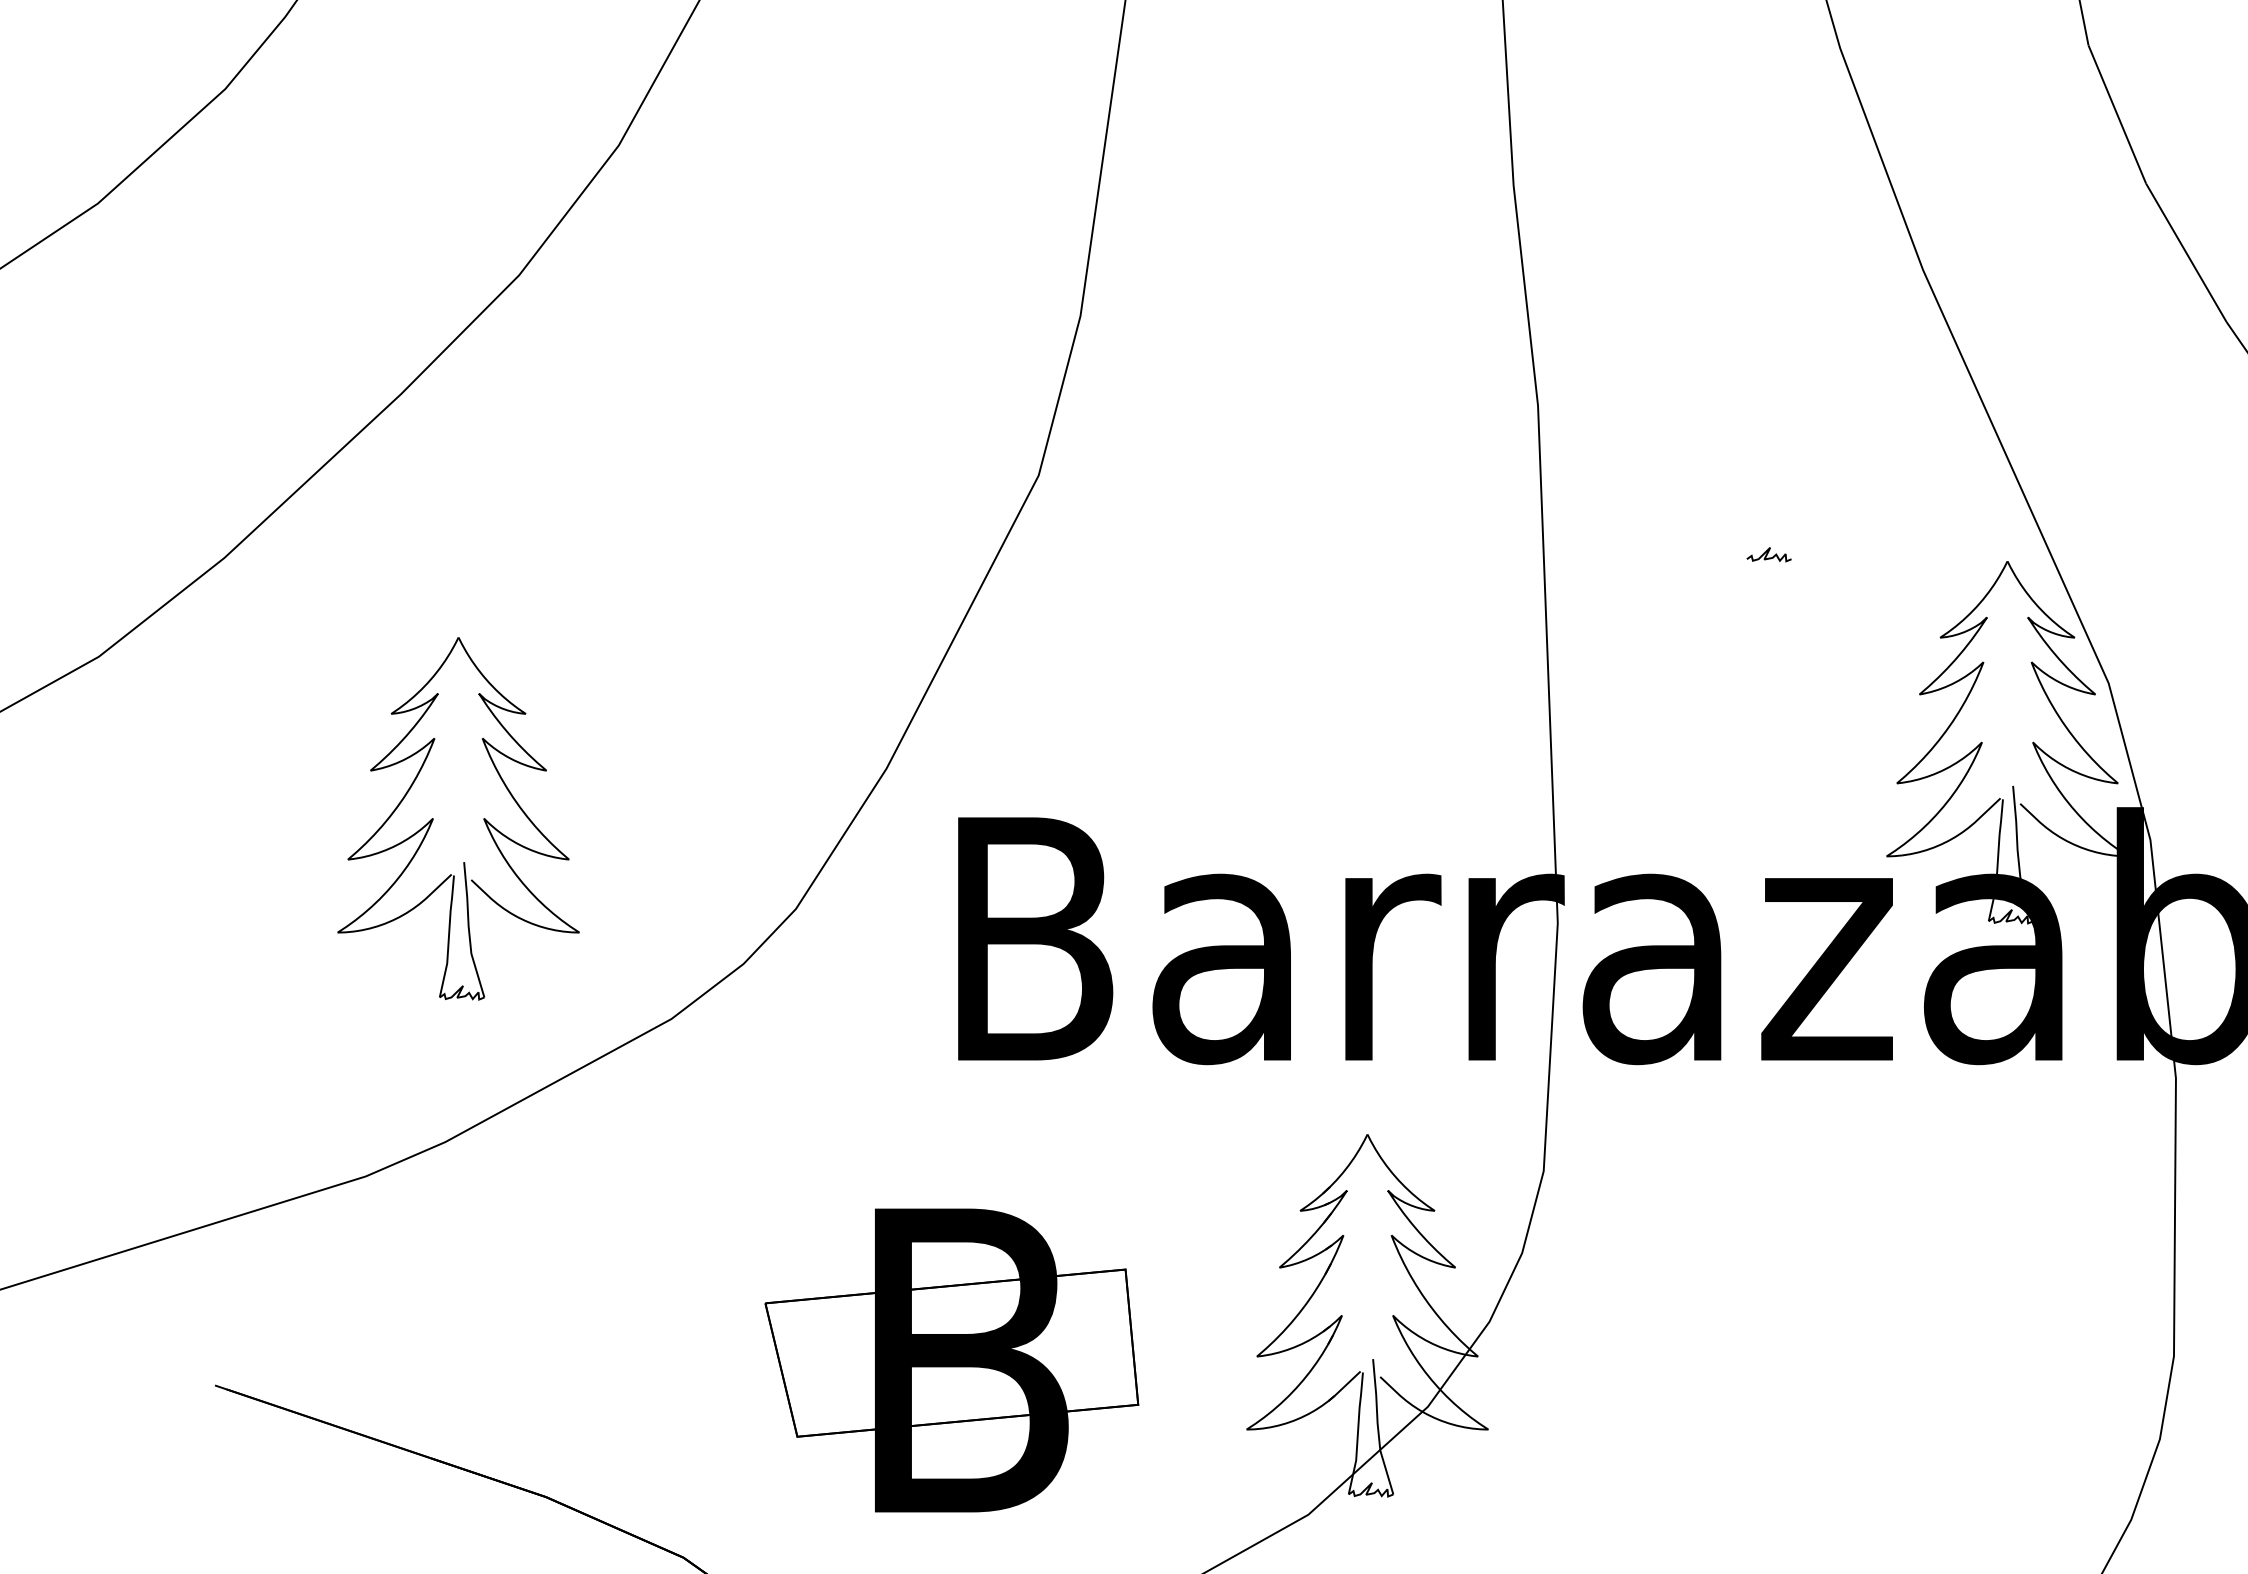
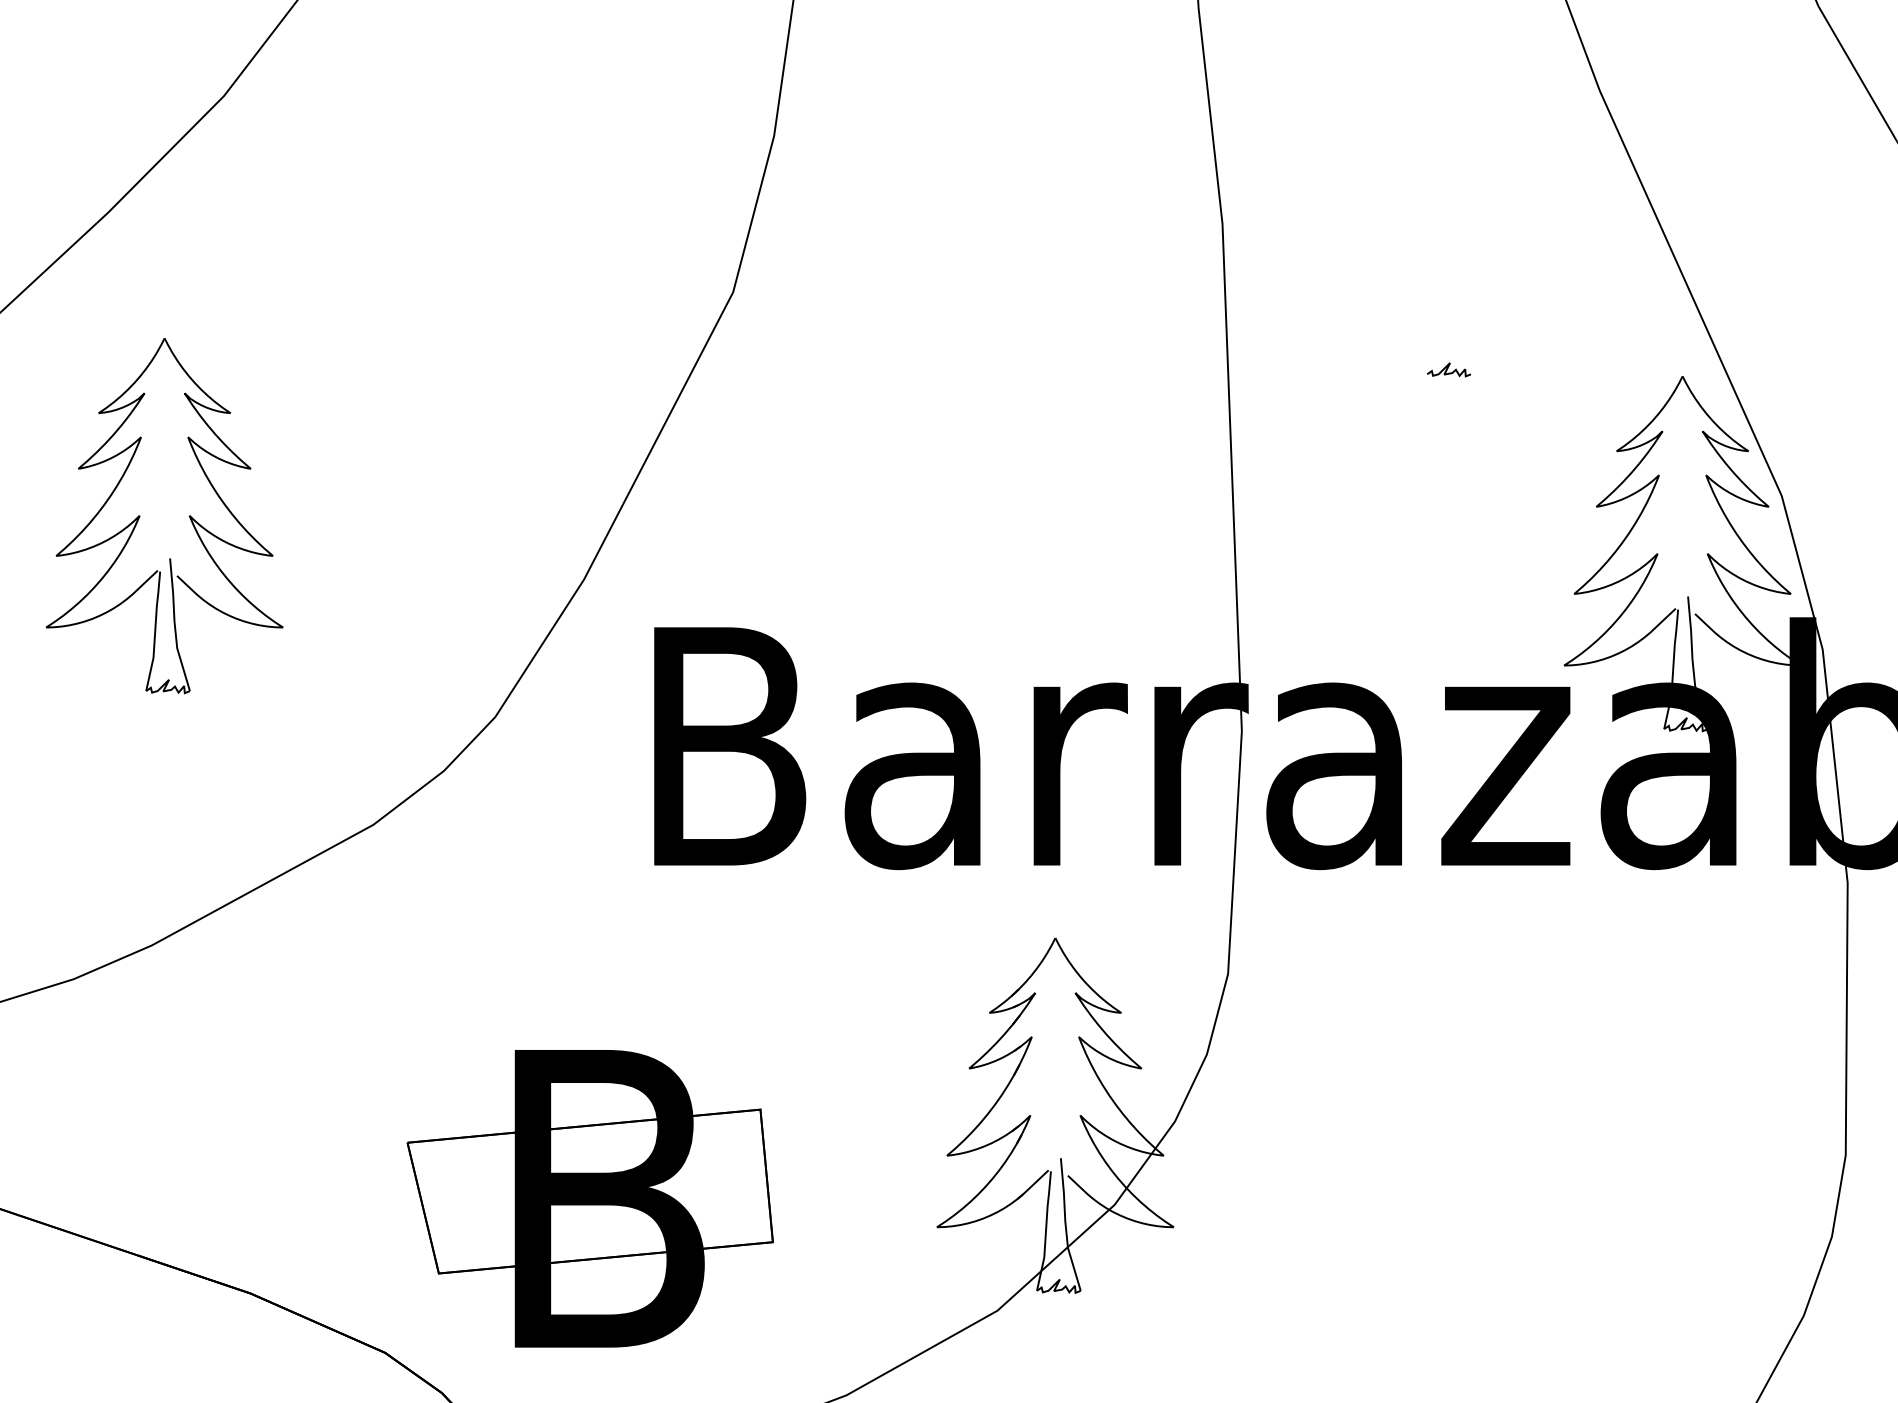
part: (433, 818) -> (140, 515), moved
part: (951, 1360) -> (589, 1198), moved

